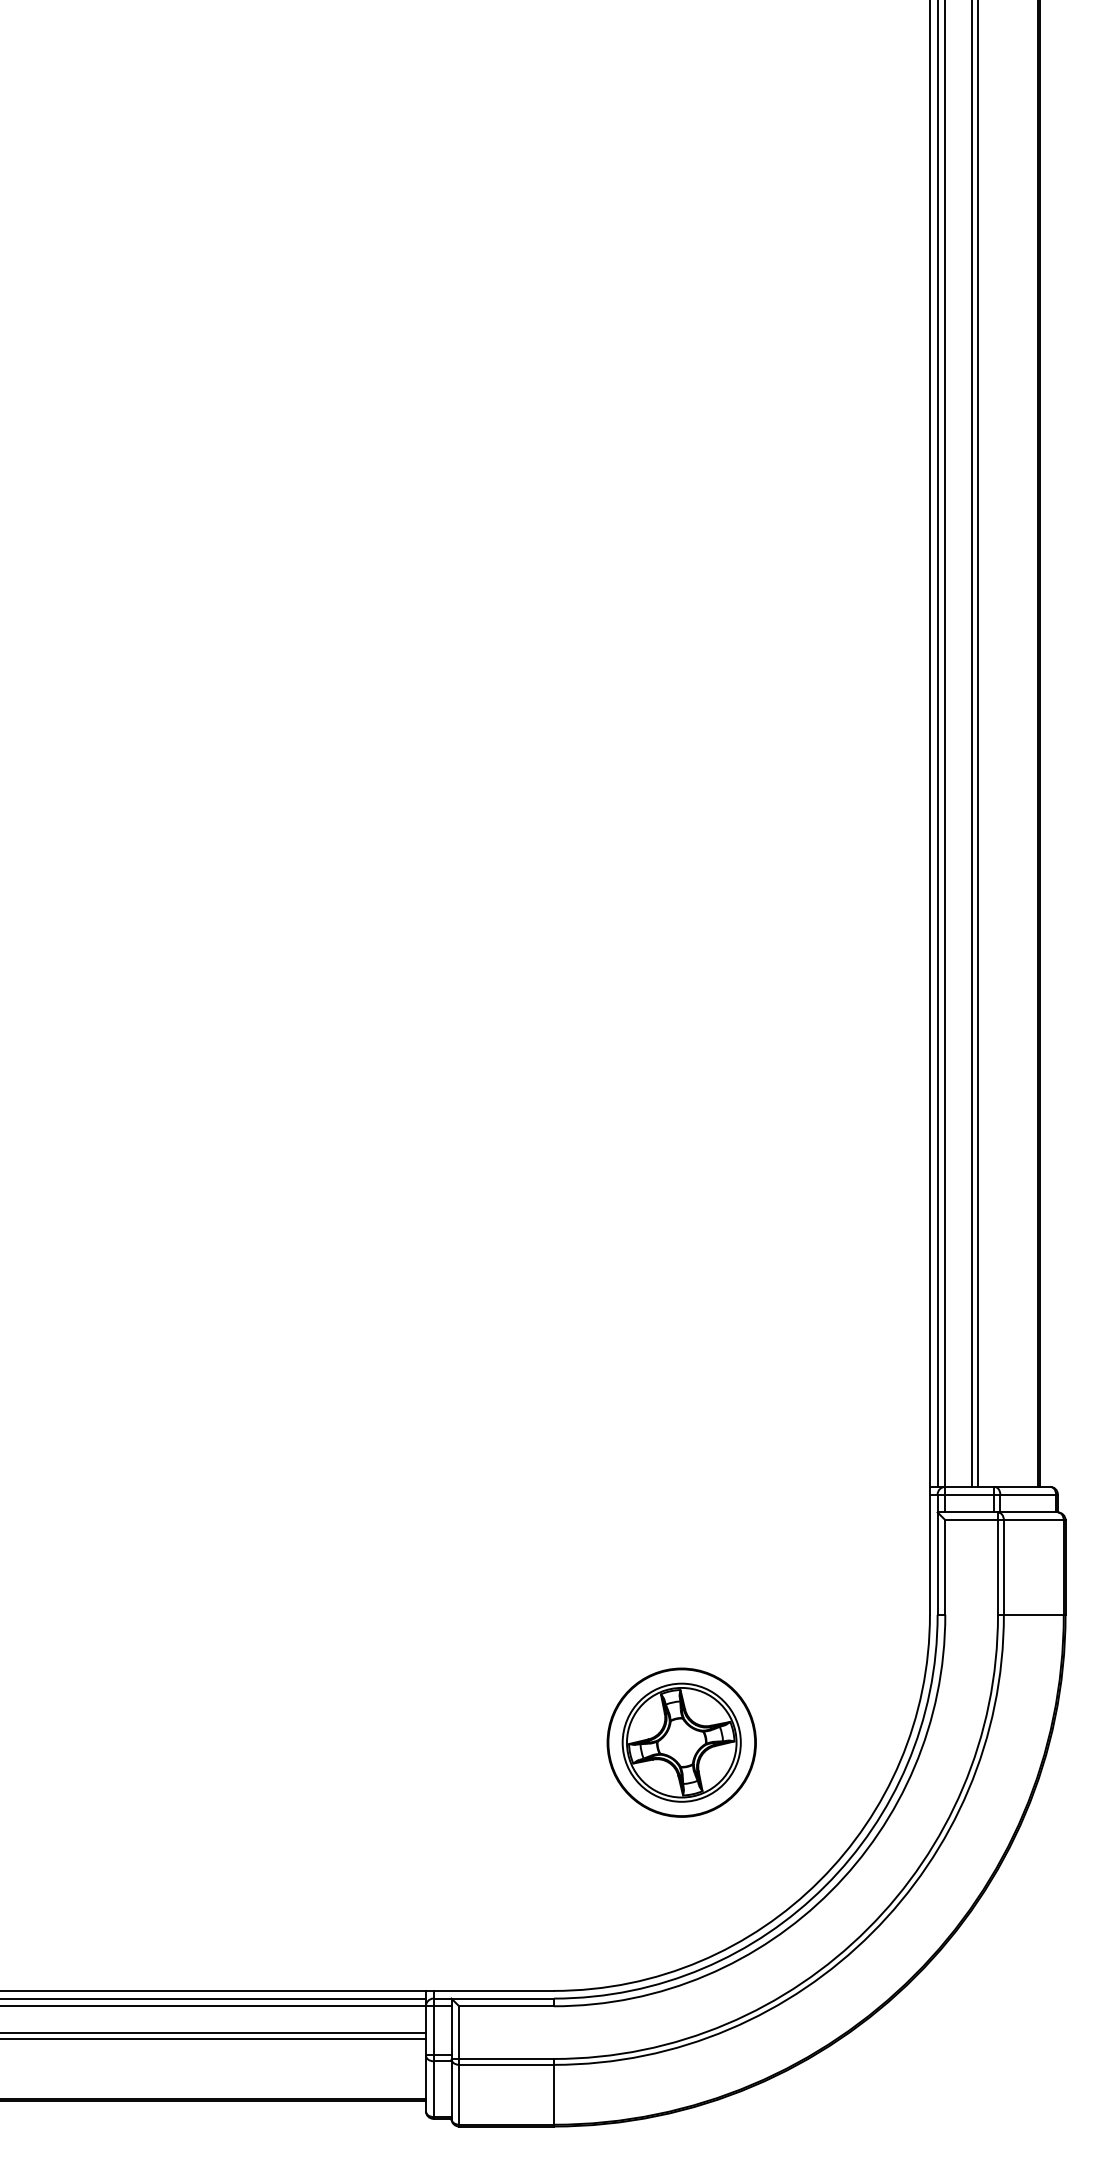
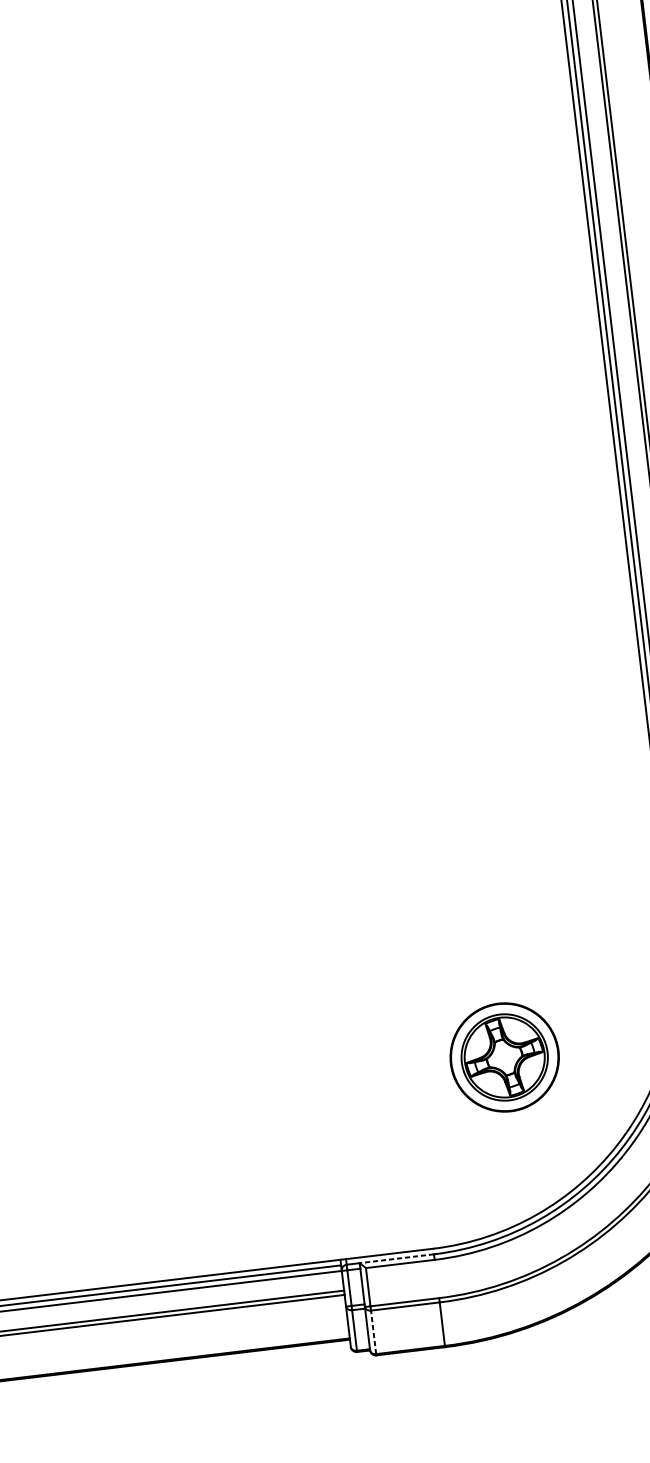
line: (502, 1998) -> (396, 1258), solid -> dashed
line: (459, 2094) -> (373, 1332), solid -> dashed

